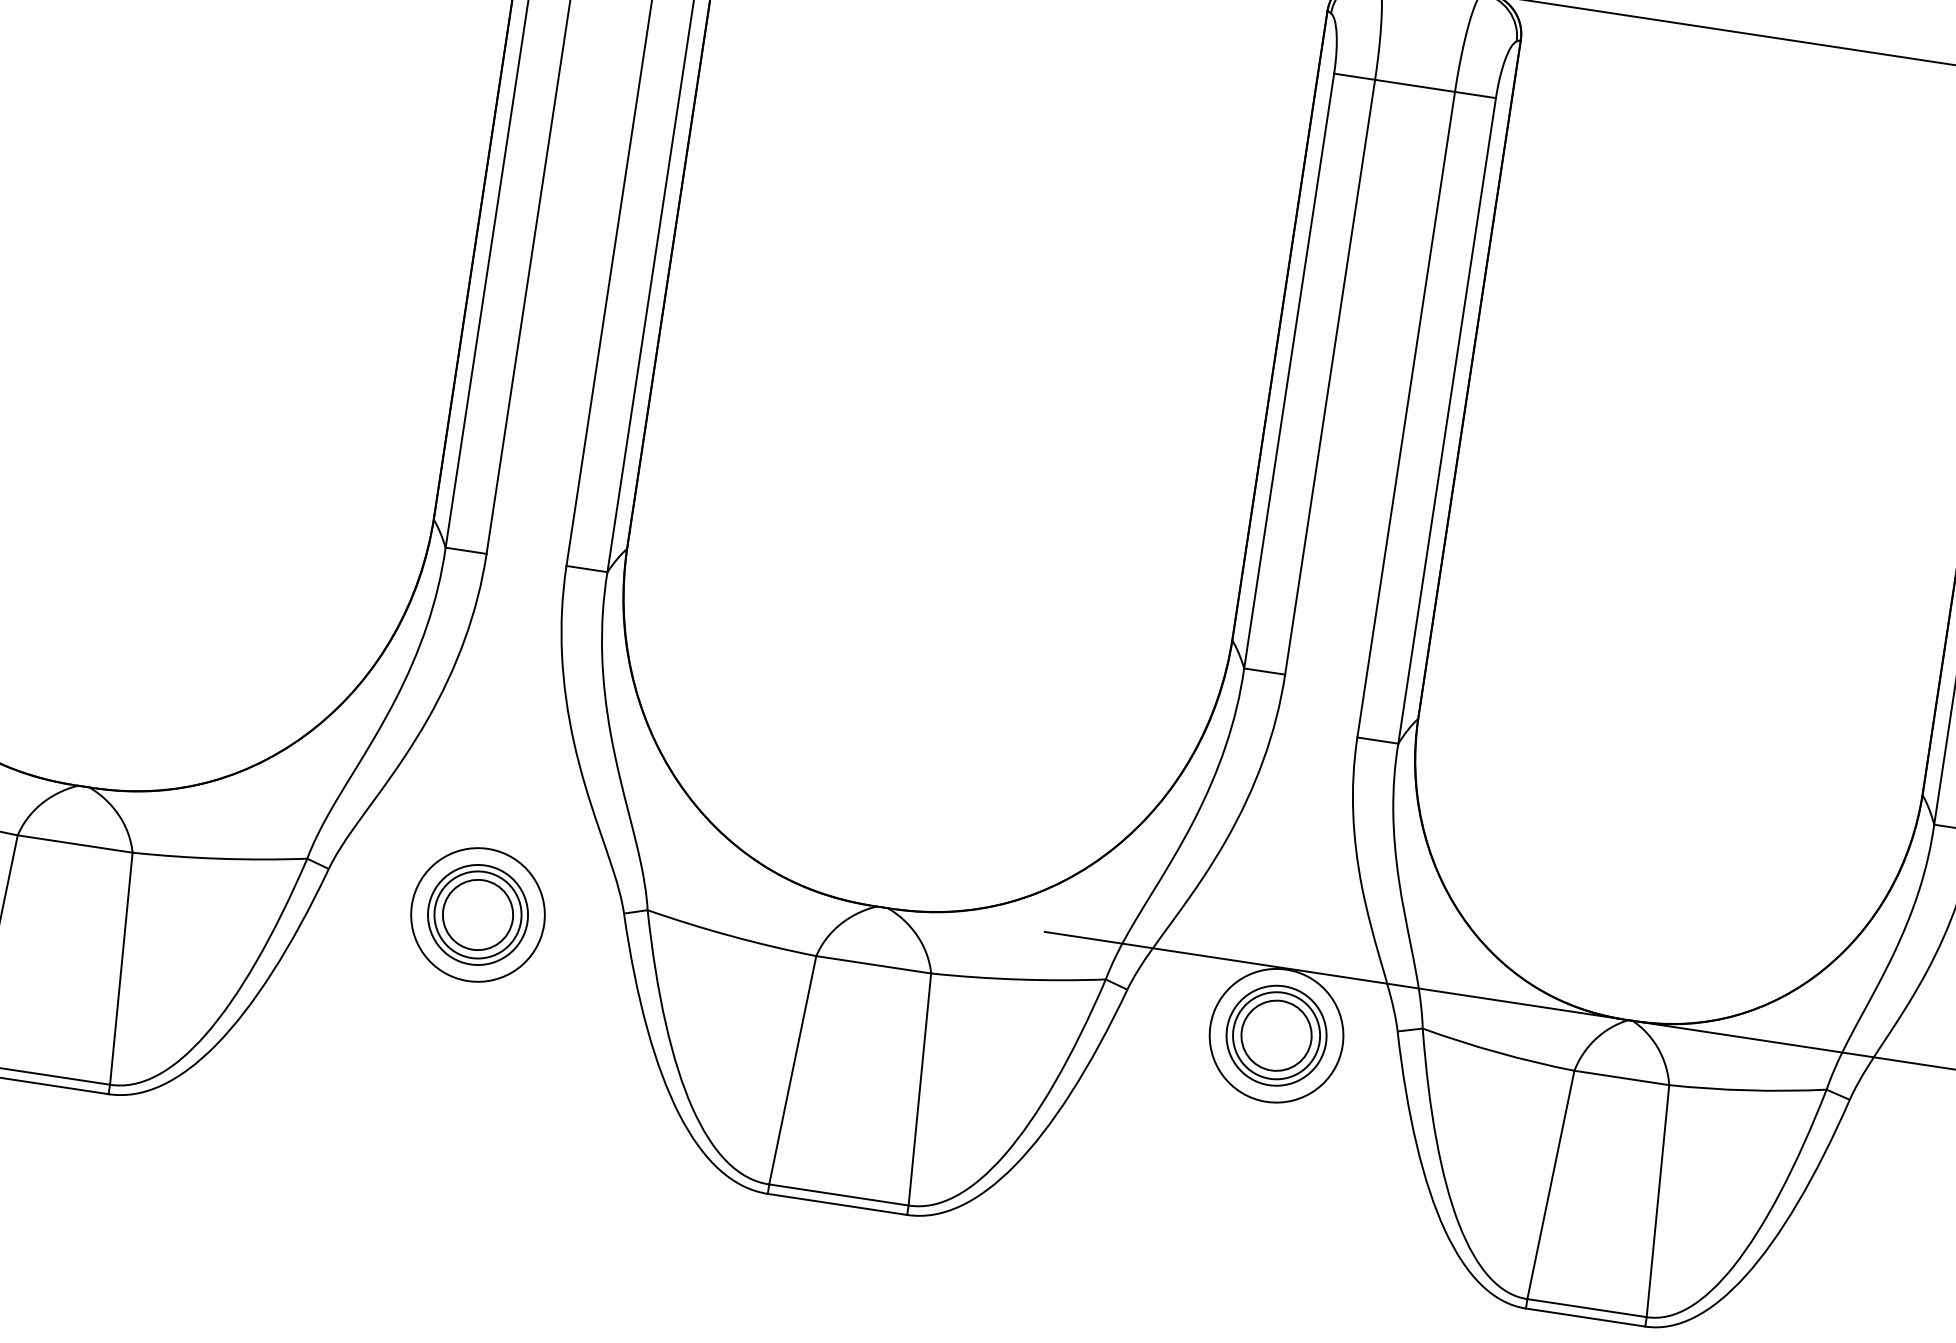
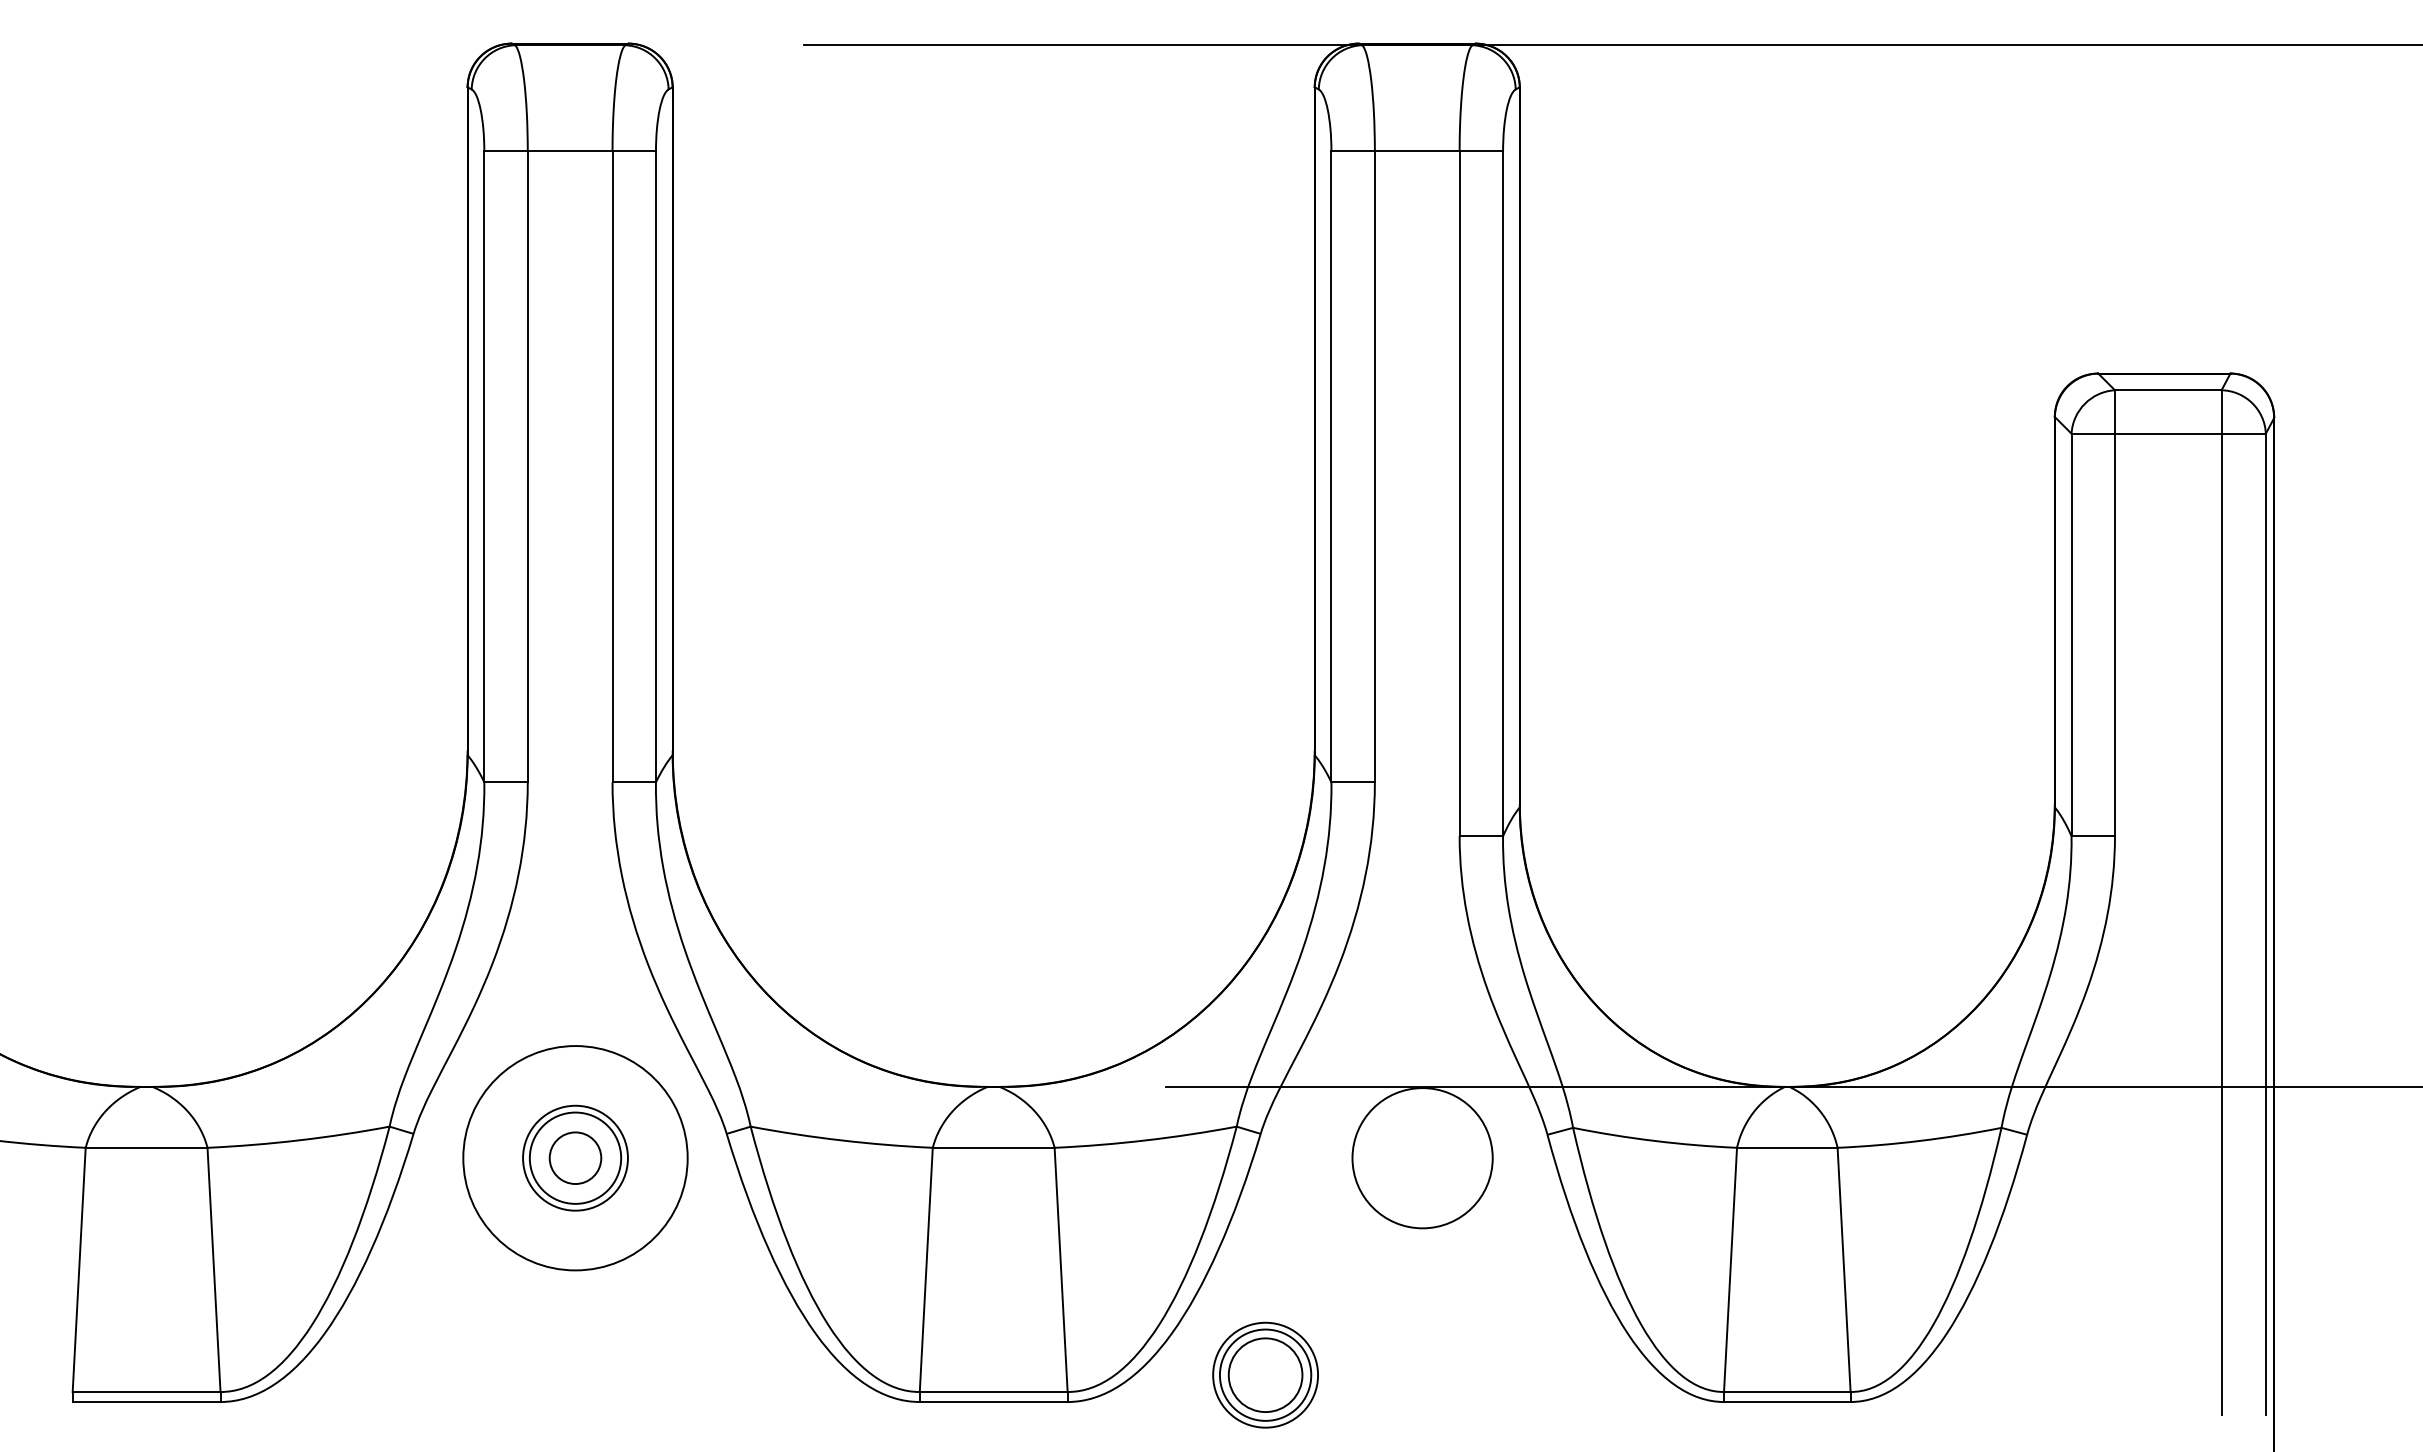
circle: (477, 915) -> (575, 1158), size x0.7
circle: (477, 915) -> (575, 1158), size x1.6
part: (1276, 1035) -> (1265, 1374), moved

